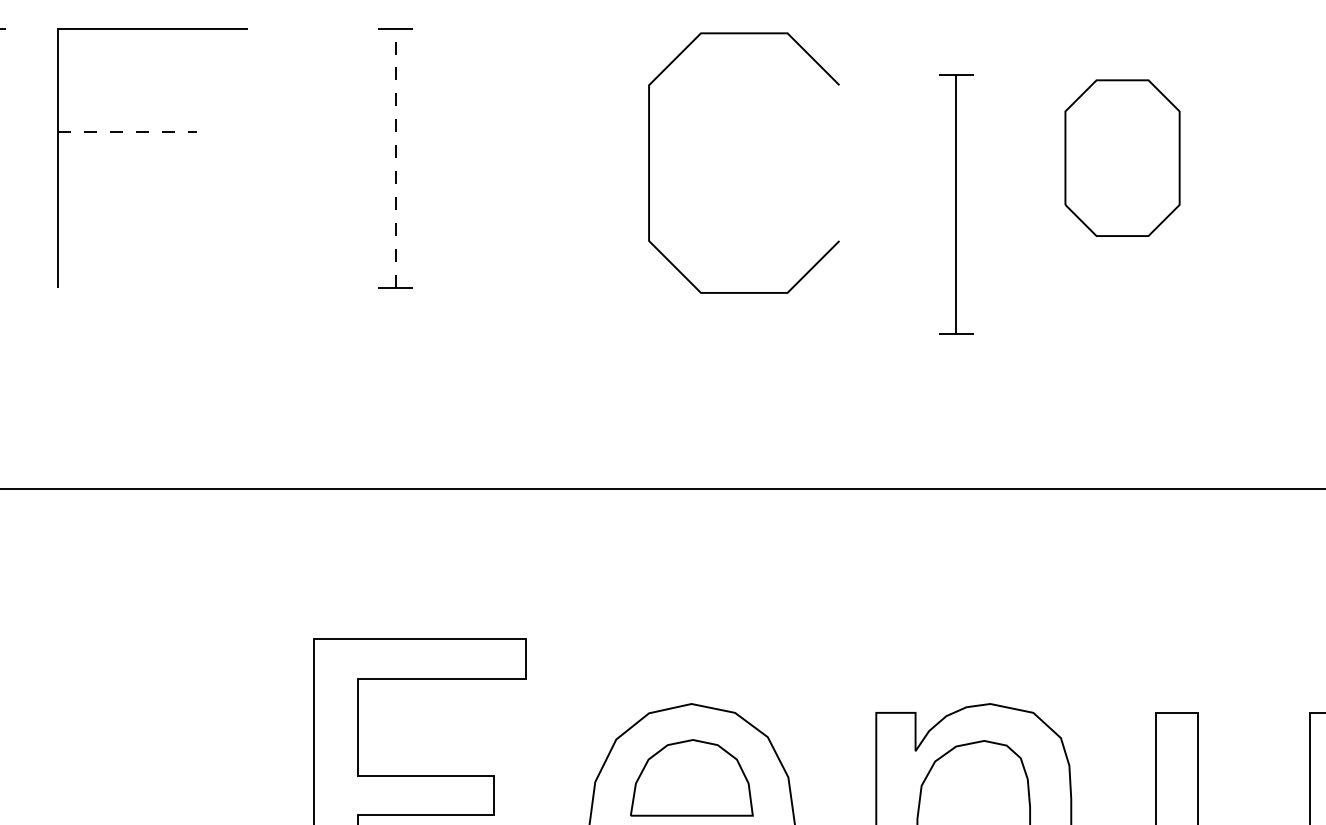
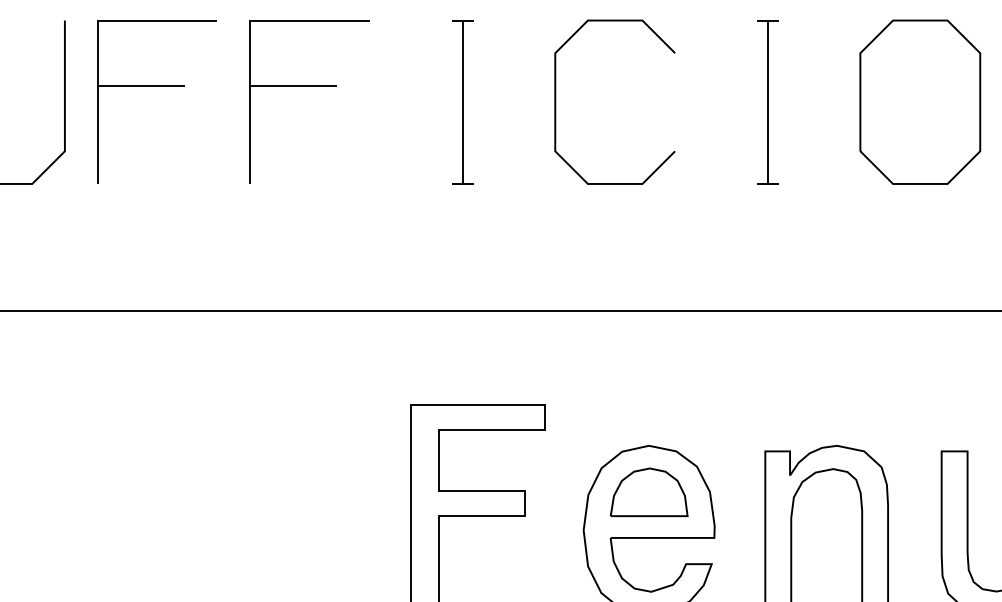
line: (126, 131) -> (293, 85), dashed -> solid
part: (1122, 157) -> (920, 101), size x1.67
line: (395, 158) -> (462, 102), dashed -> solid
curve: (651, 161) -> (556, 101), moved
part: (955, 204) -> (767, 102), moved

